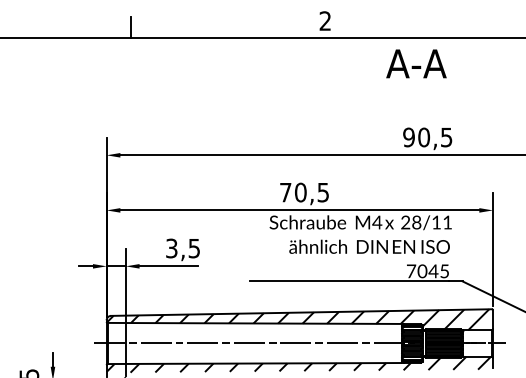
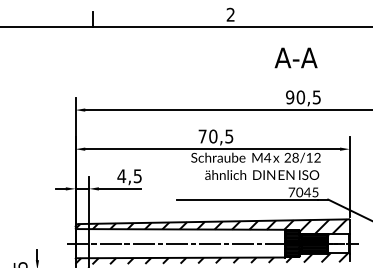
text: (416, 63) -> (296, 57), moved
text: (447, 222) -> (317, 157), 28/11 -> 28/12
text: (171, 248) -> (121, 176), 3,5 -> 4,5

